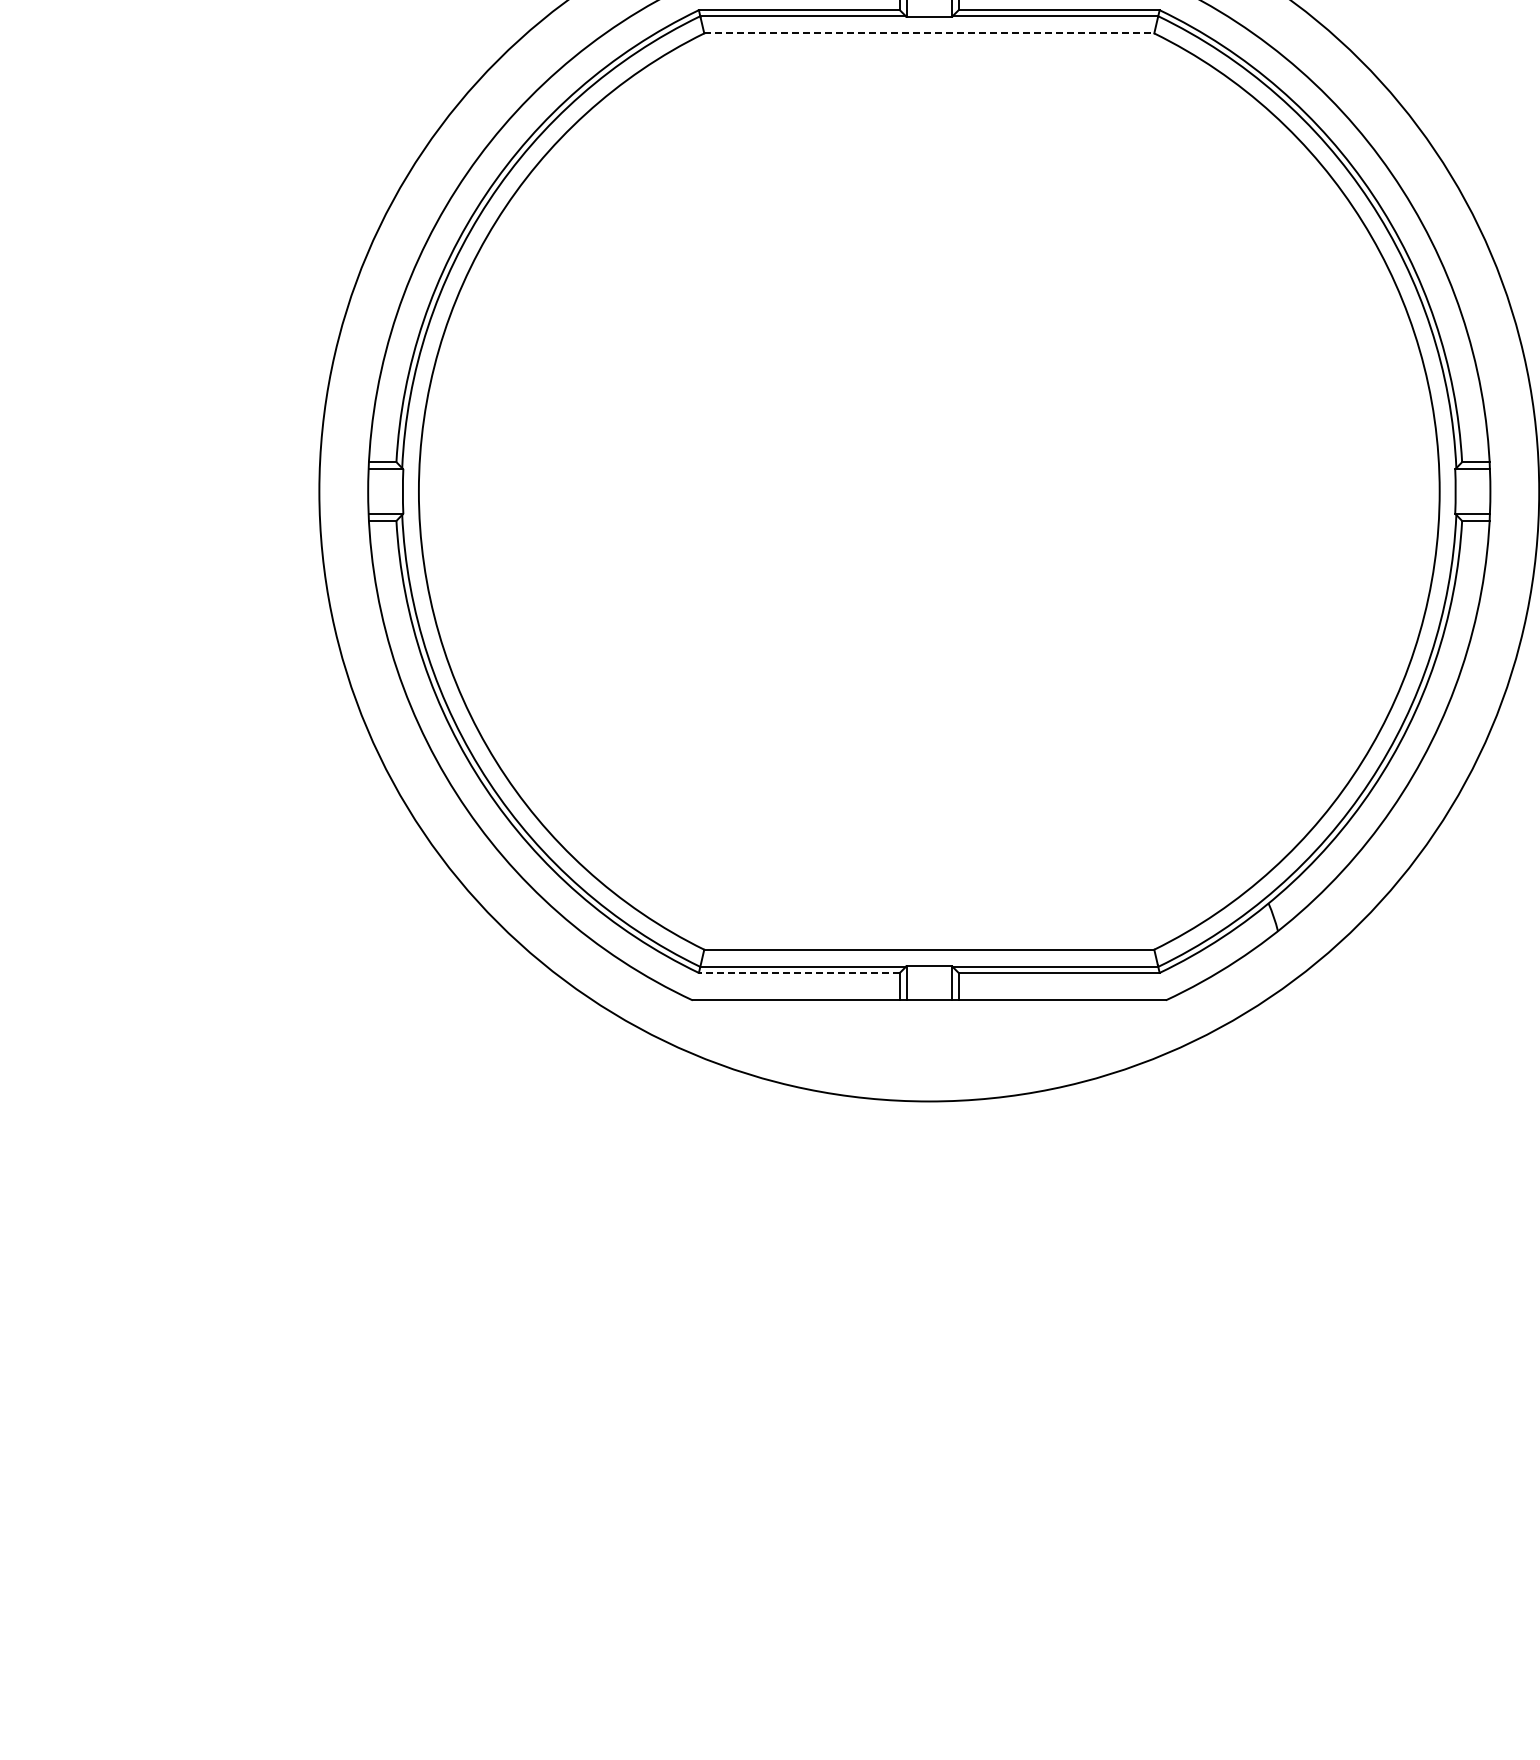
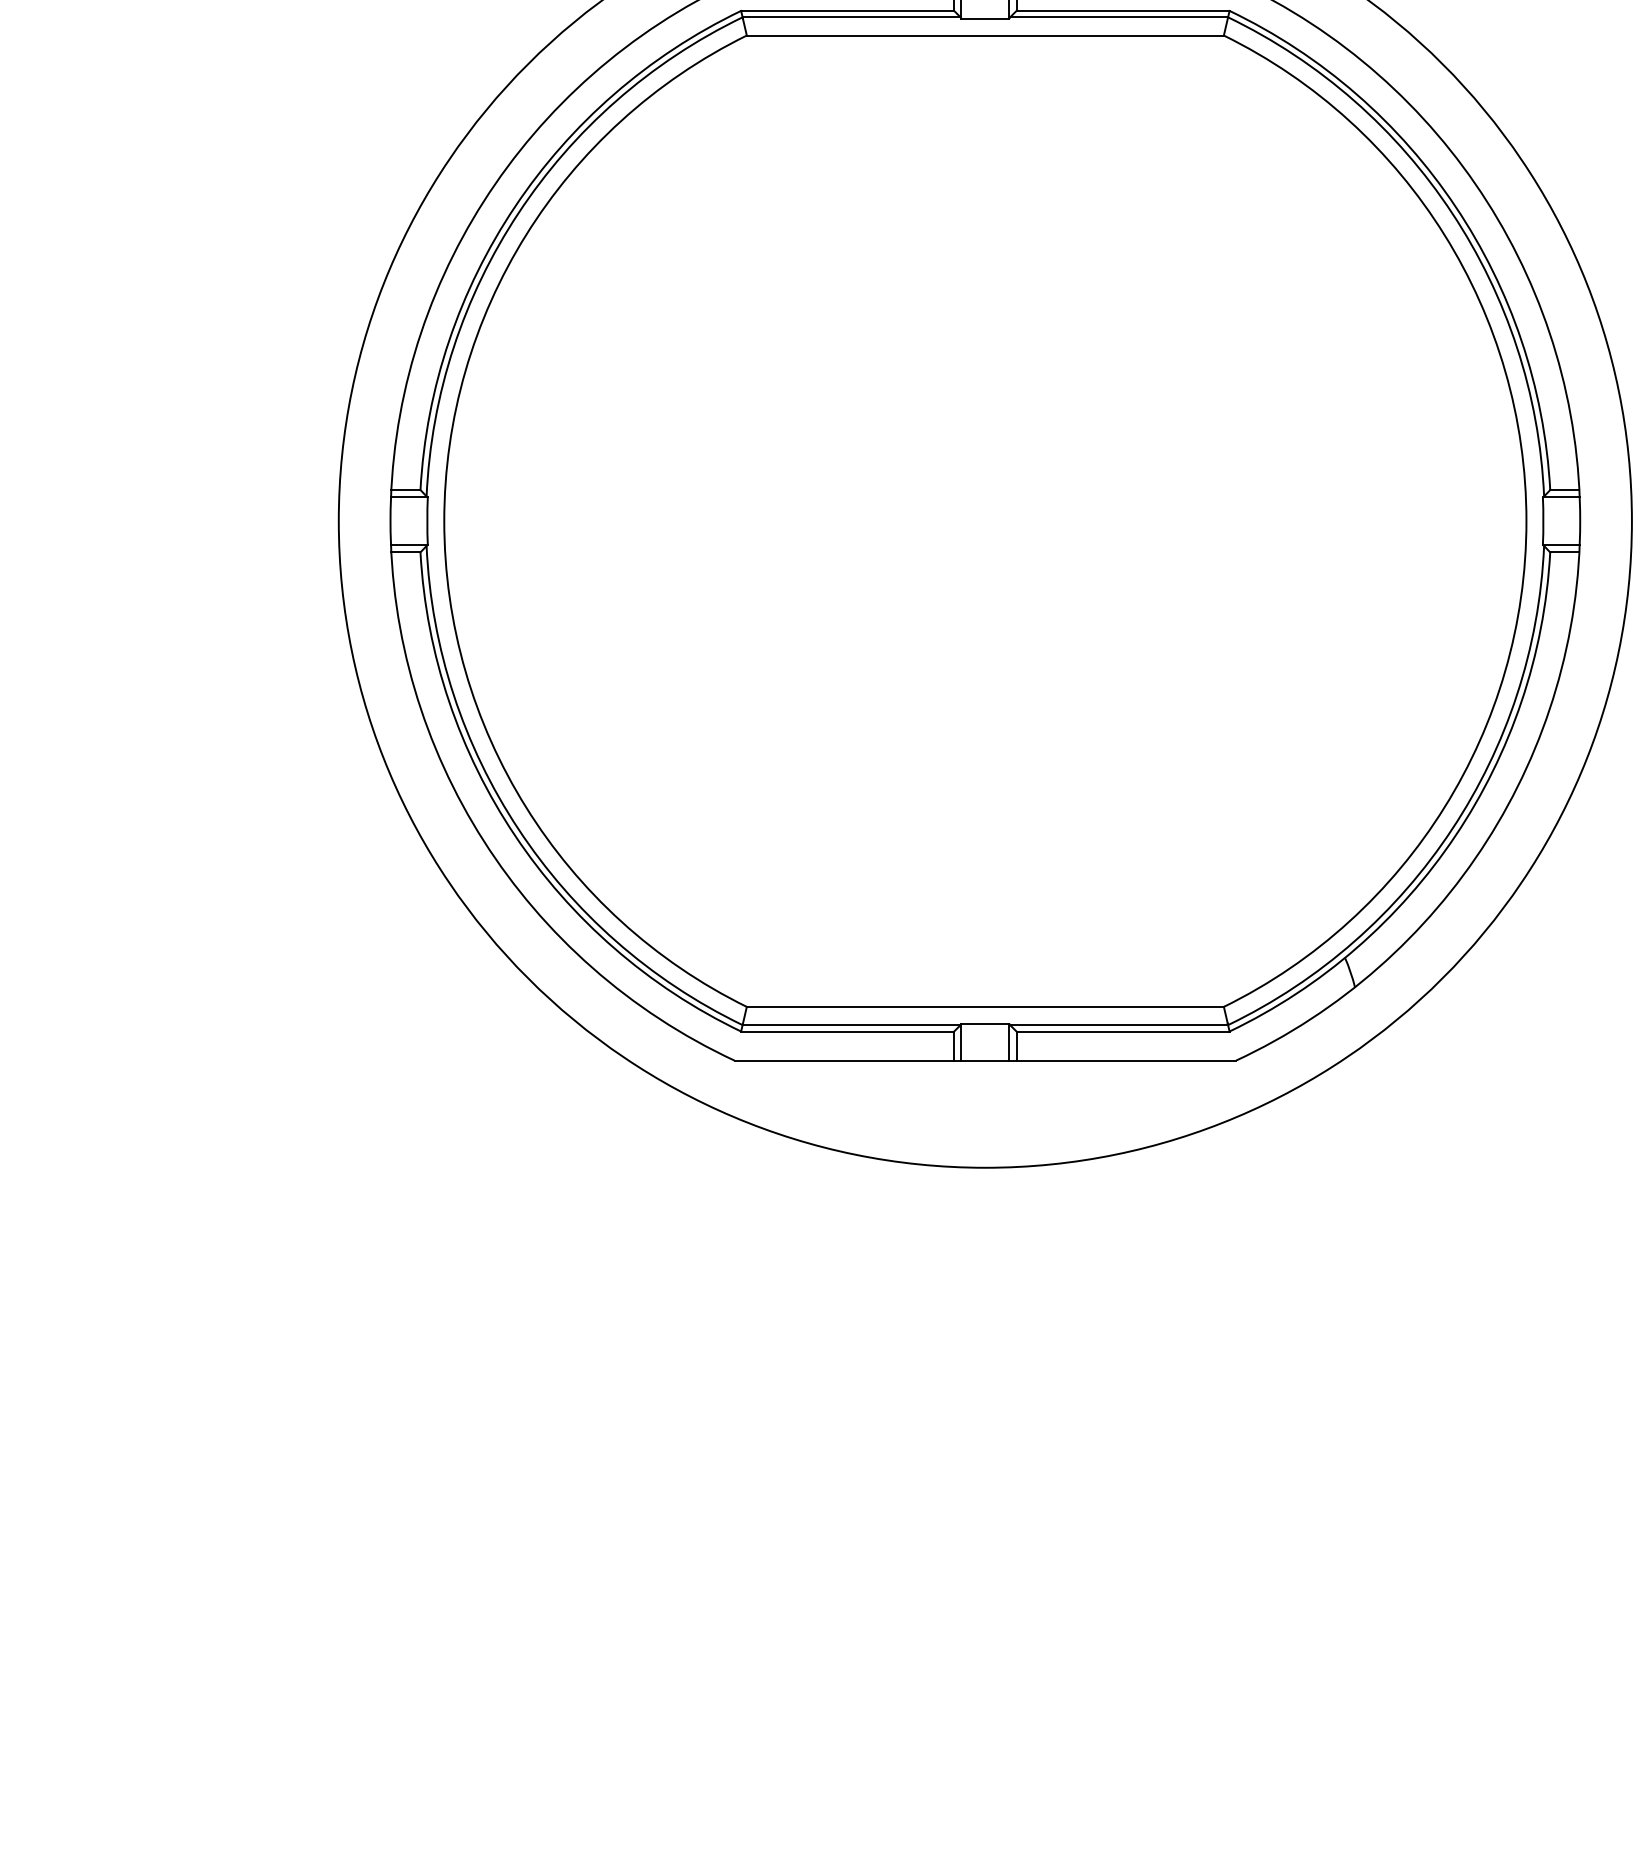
line: (929, 33) -> (985, 35), dashed -> solid
line: (798, 972) -> (846, 1031), dashed -> solid

